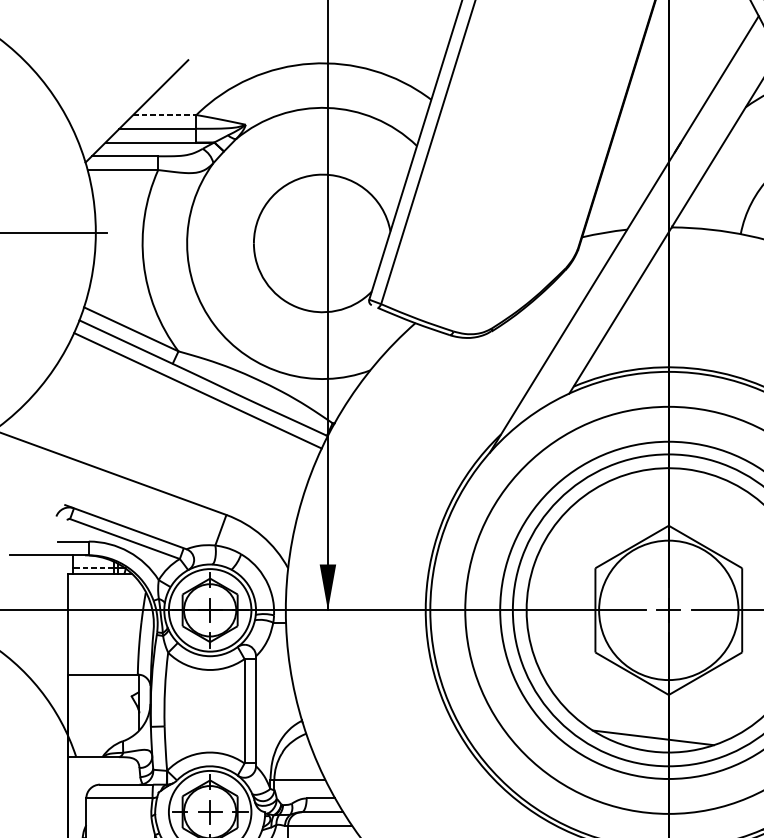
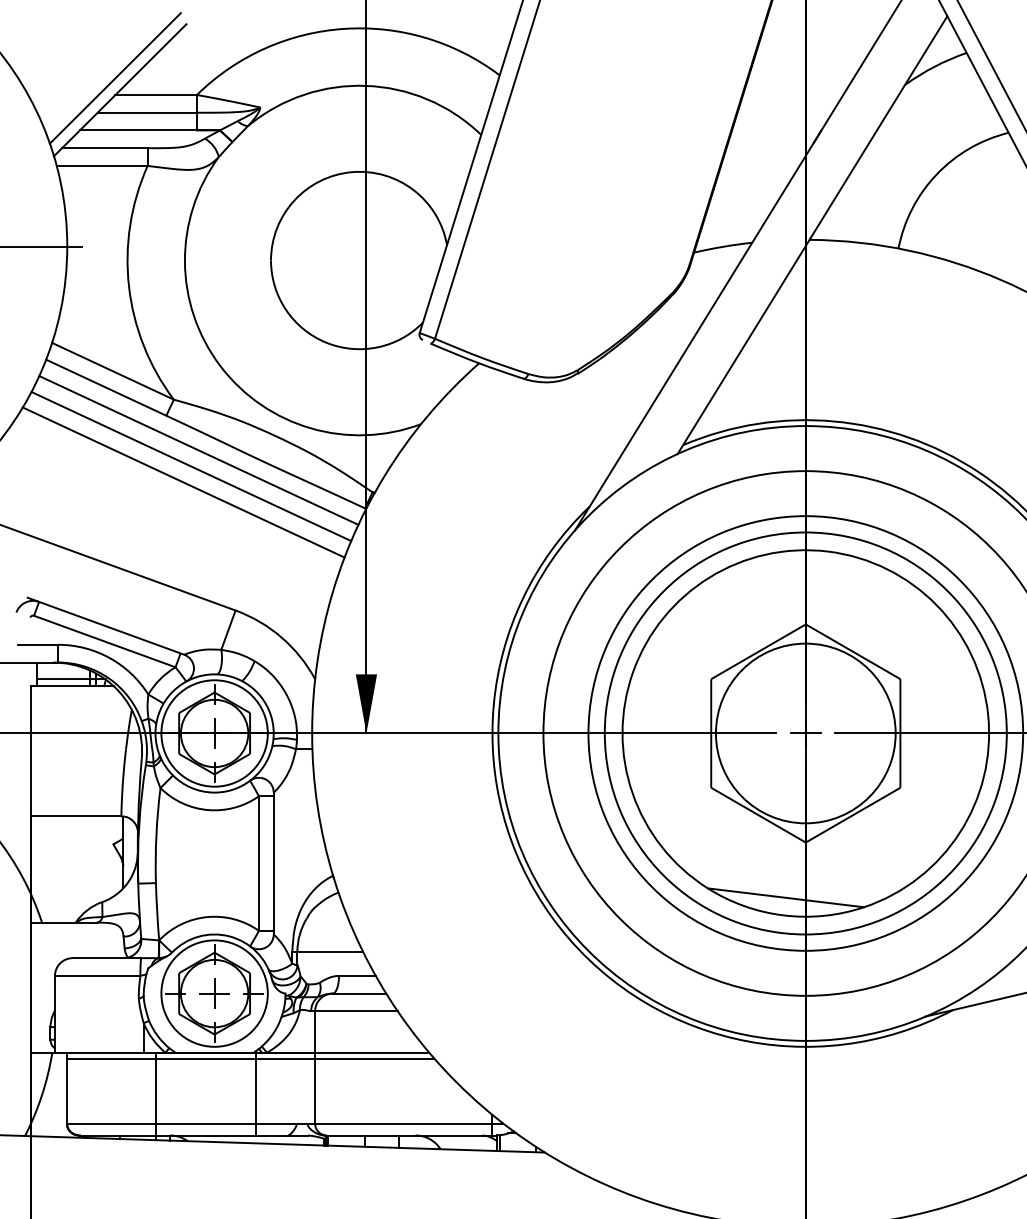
line: (132, 102) -> (114, 78), added
line: (165, 115) -> (156, 95), dashed -> solid
line: (192, 403) -> (191, 466), added
line: (186, 415) -> (183, 482), added
line: (92, 568) -> (63, 679), dashed -> solid

